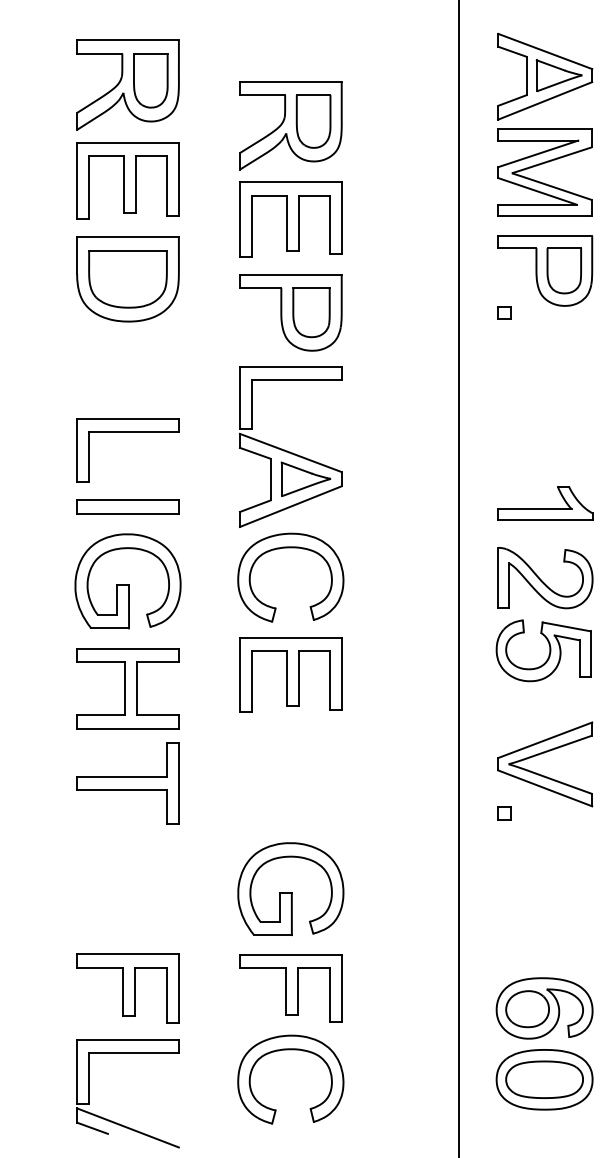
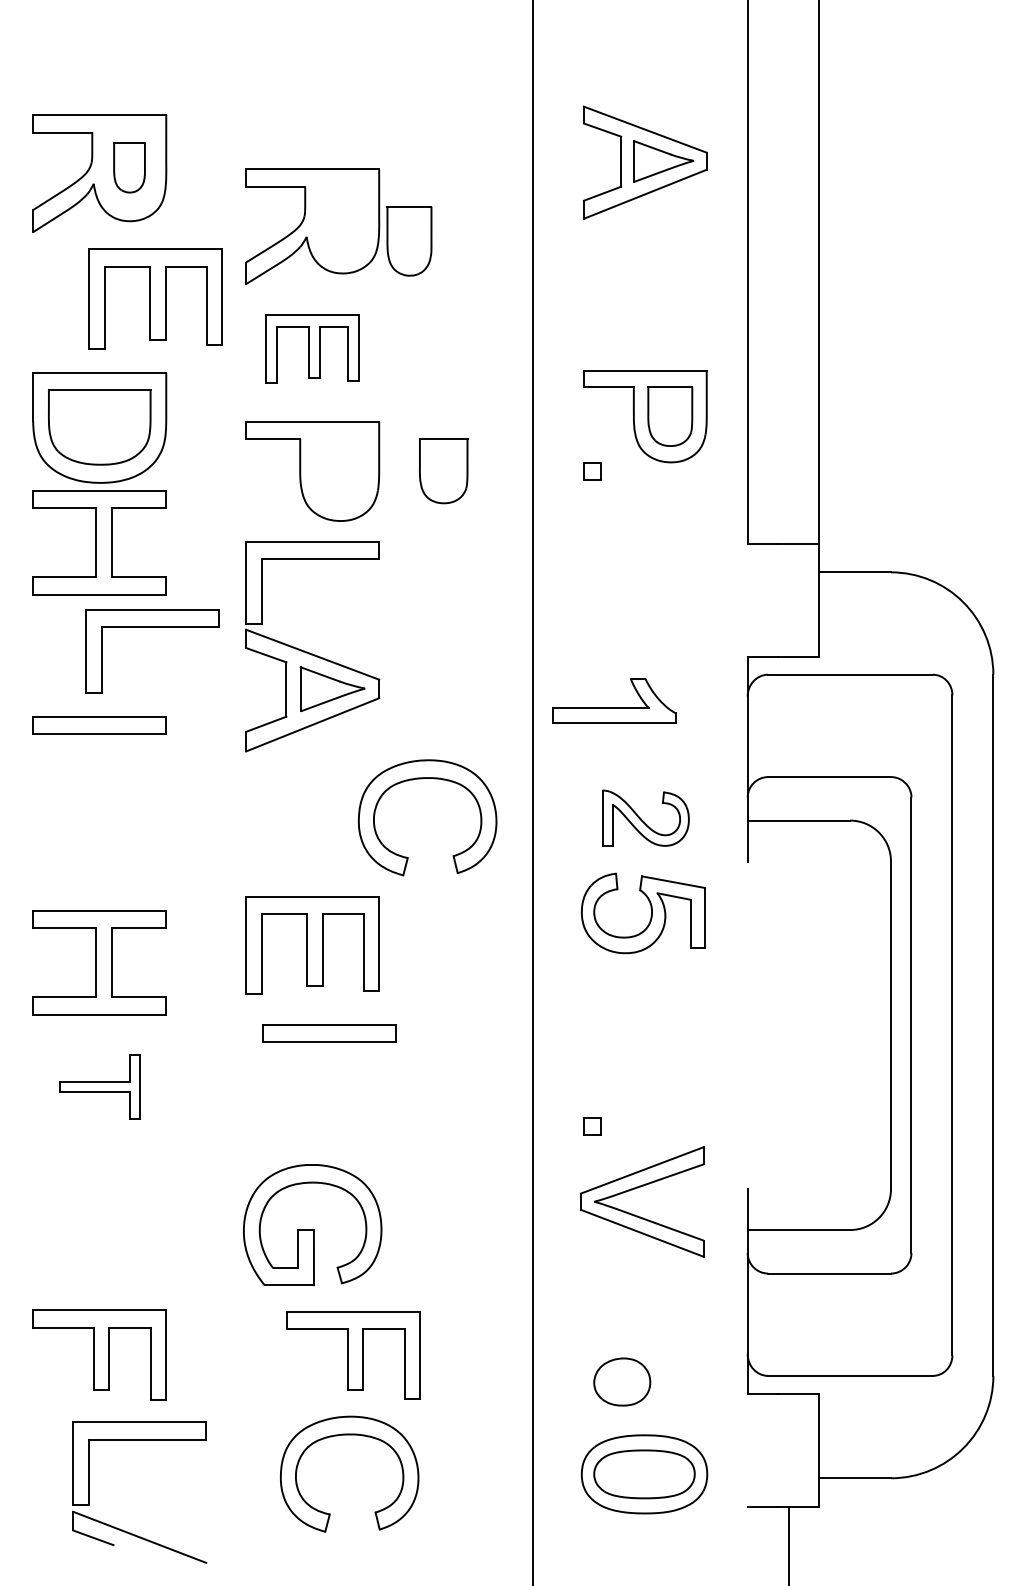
part: (150, 80) -> (129, 167), size x0.7
part: (313, 121) -> (409, 241), moved
part: (542, 164) -> (641, 277), removed
part: (127, 180) -> (155, 298), moved
part: (290, 219) -> (312, 349), size x0.7
part: (311, 312) -> (443, 471), moved
part: (127, 367) -> (99, 542), added
part: (127, 432) -> (152, 627), moved
part: (545, 508) -> (614, 707), moved
part: (286, 548) -> (422, 779), moved
part: (545, 577) -> (645, 817), size x0.7
part: (127, 581) -> (99, 822), removed
part: (303, 742) -> (329, 1033), added
part: (542, 754) -> (638, 1188), moved
part: (127, 783) -> (99, 1086), size x0.6
part: (290, 988) -> (353, 1355), moved
part: (544, 1007) -> (644, 1380), removed
part: (290, 1050) -> (349, 1435), moved
part: (117, 1122) -> (125, 1530), moved

